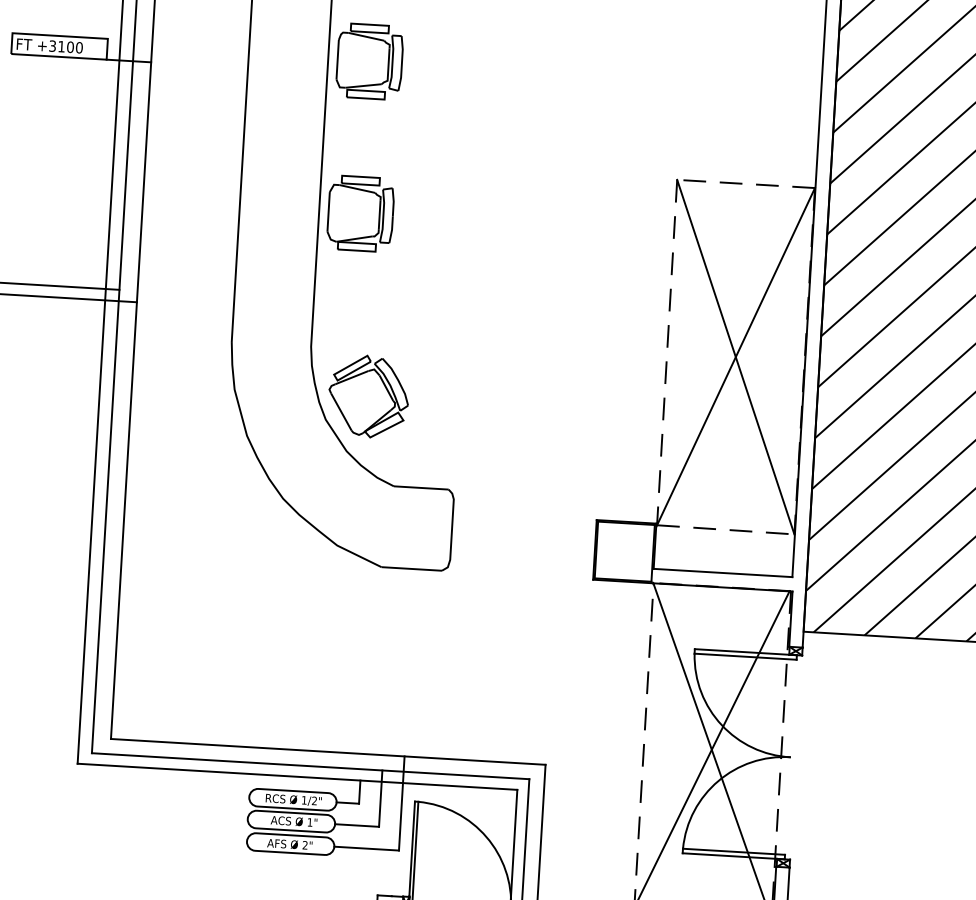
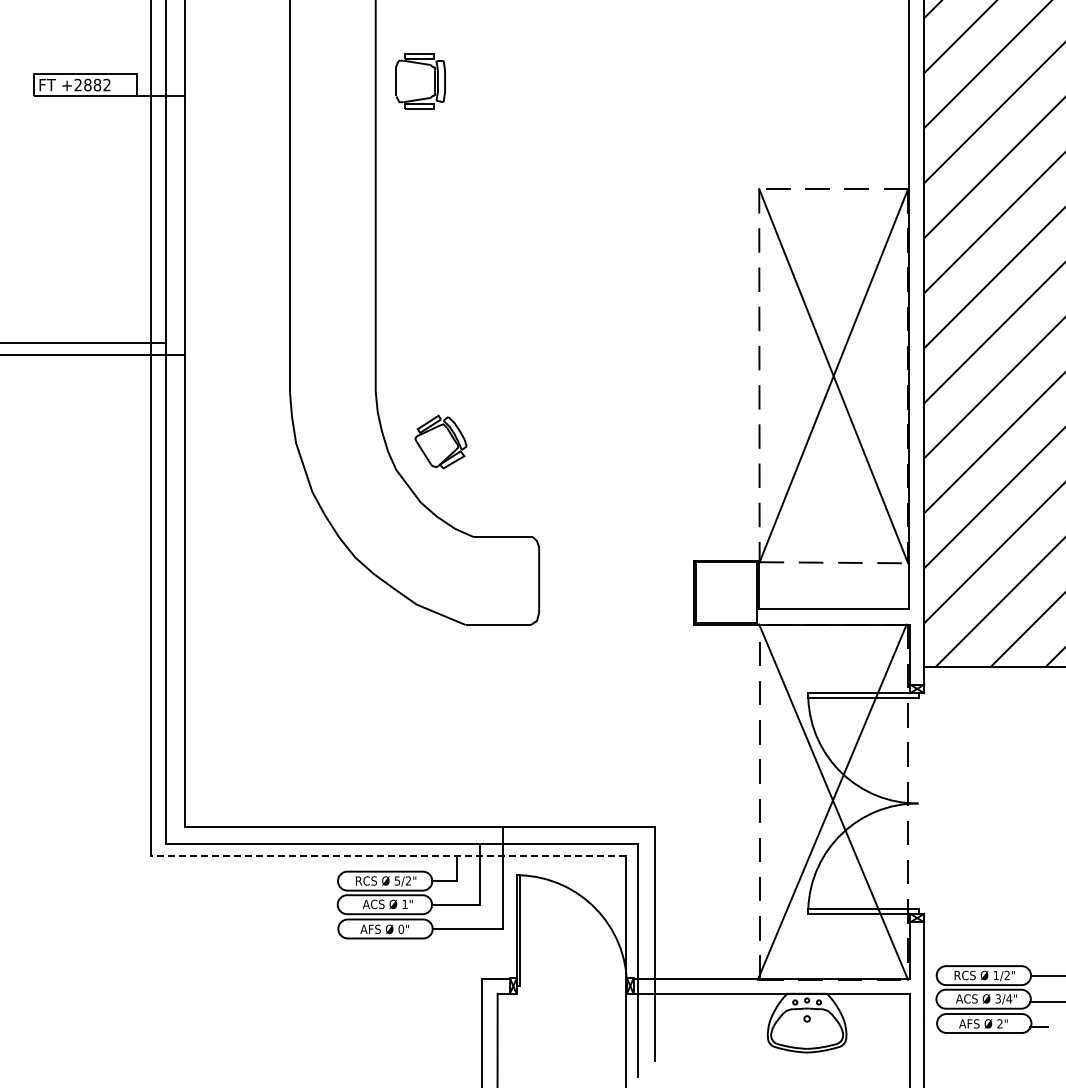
text: (65, 46) -> (92, 84), +3100 -> +2882
part: (369, 61) -> (420, 81), size x0.7
part: (360, 213) -> (420, 245), removed
part: (368, 395) -> (440, 441), size x0.6
line: (297, 777) -> (388, 856), solid -> dashed
text: (304, 799) -> (397, 880), 1/2" -> 5/2"
text: (305, 845) -> (401, 929), 2" -> 0"

